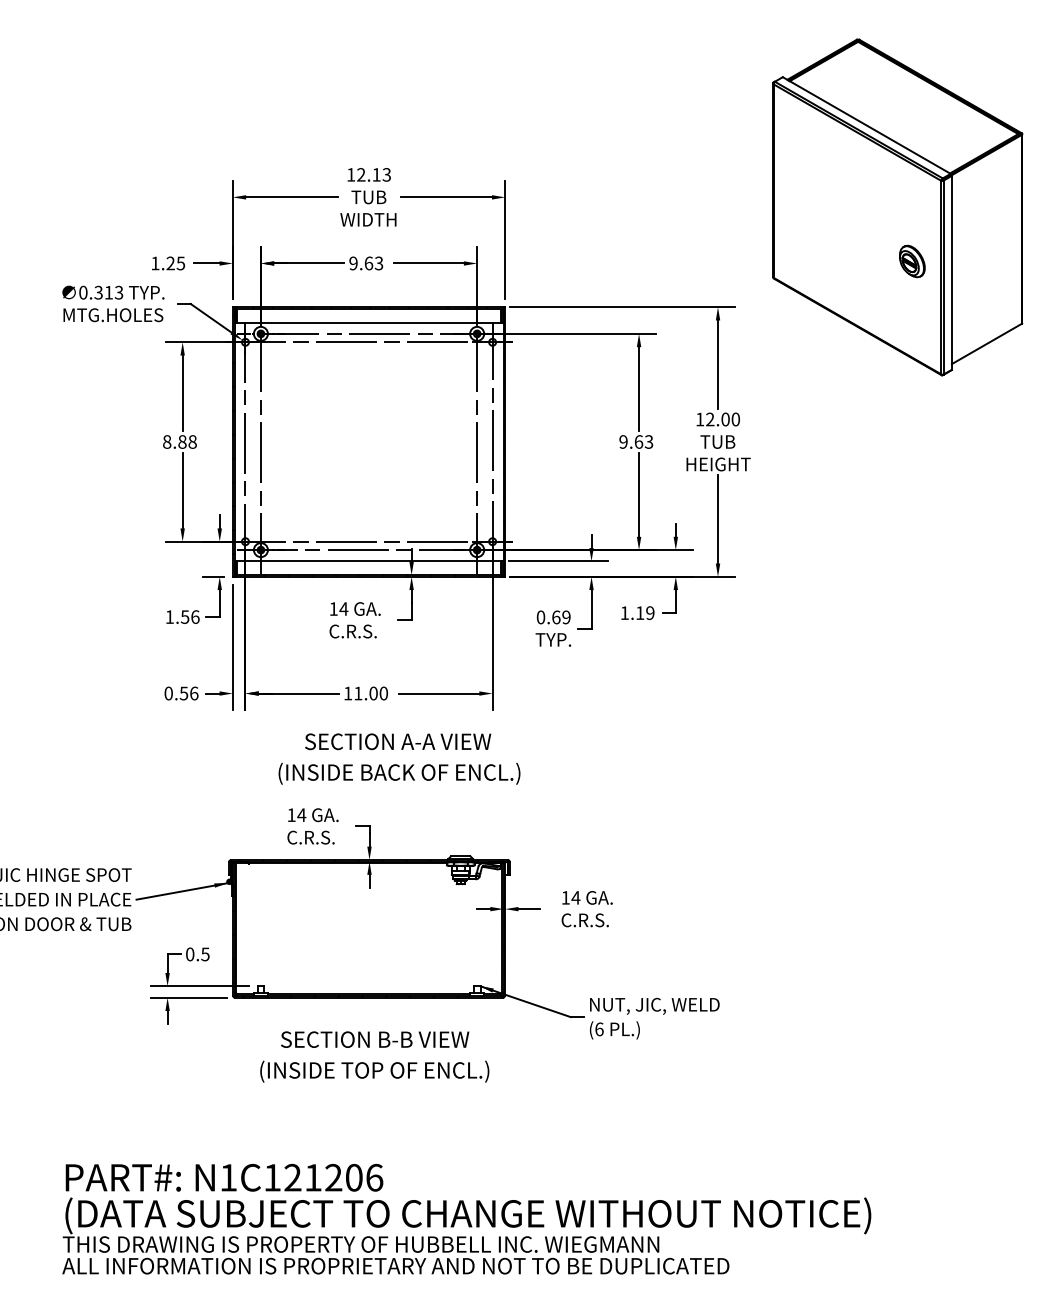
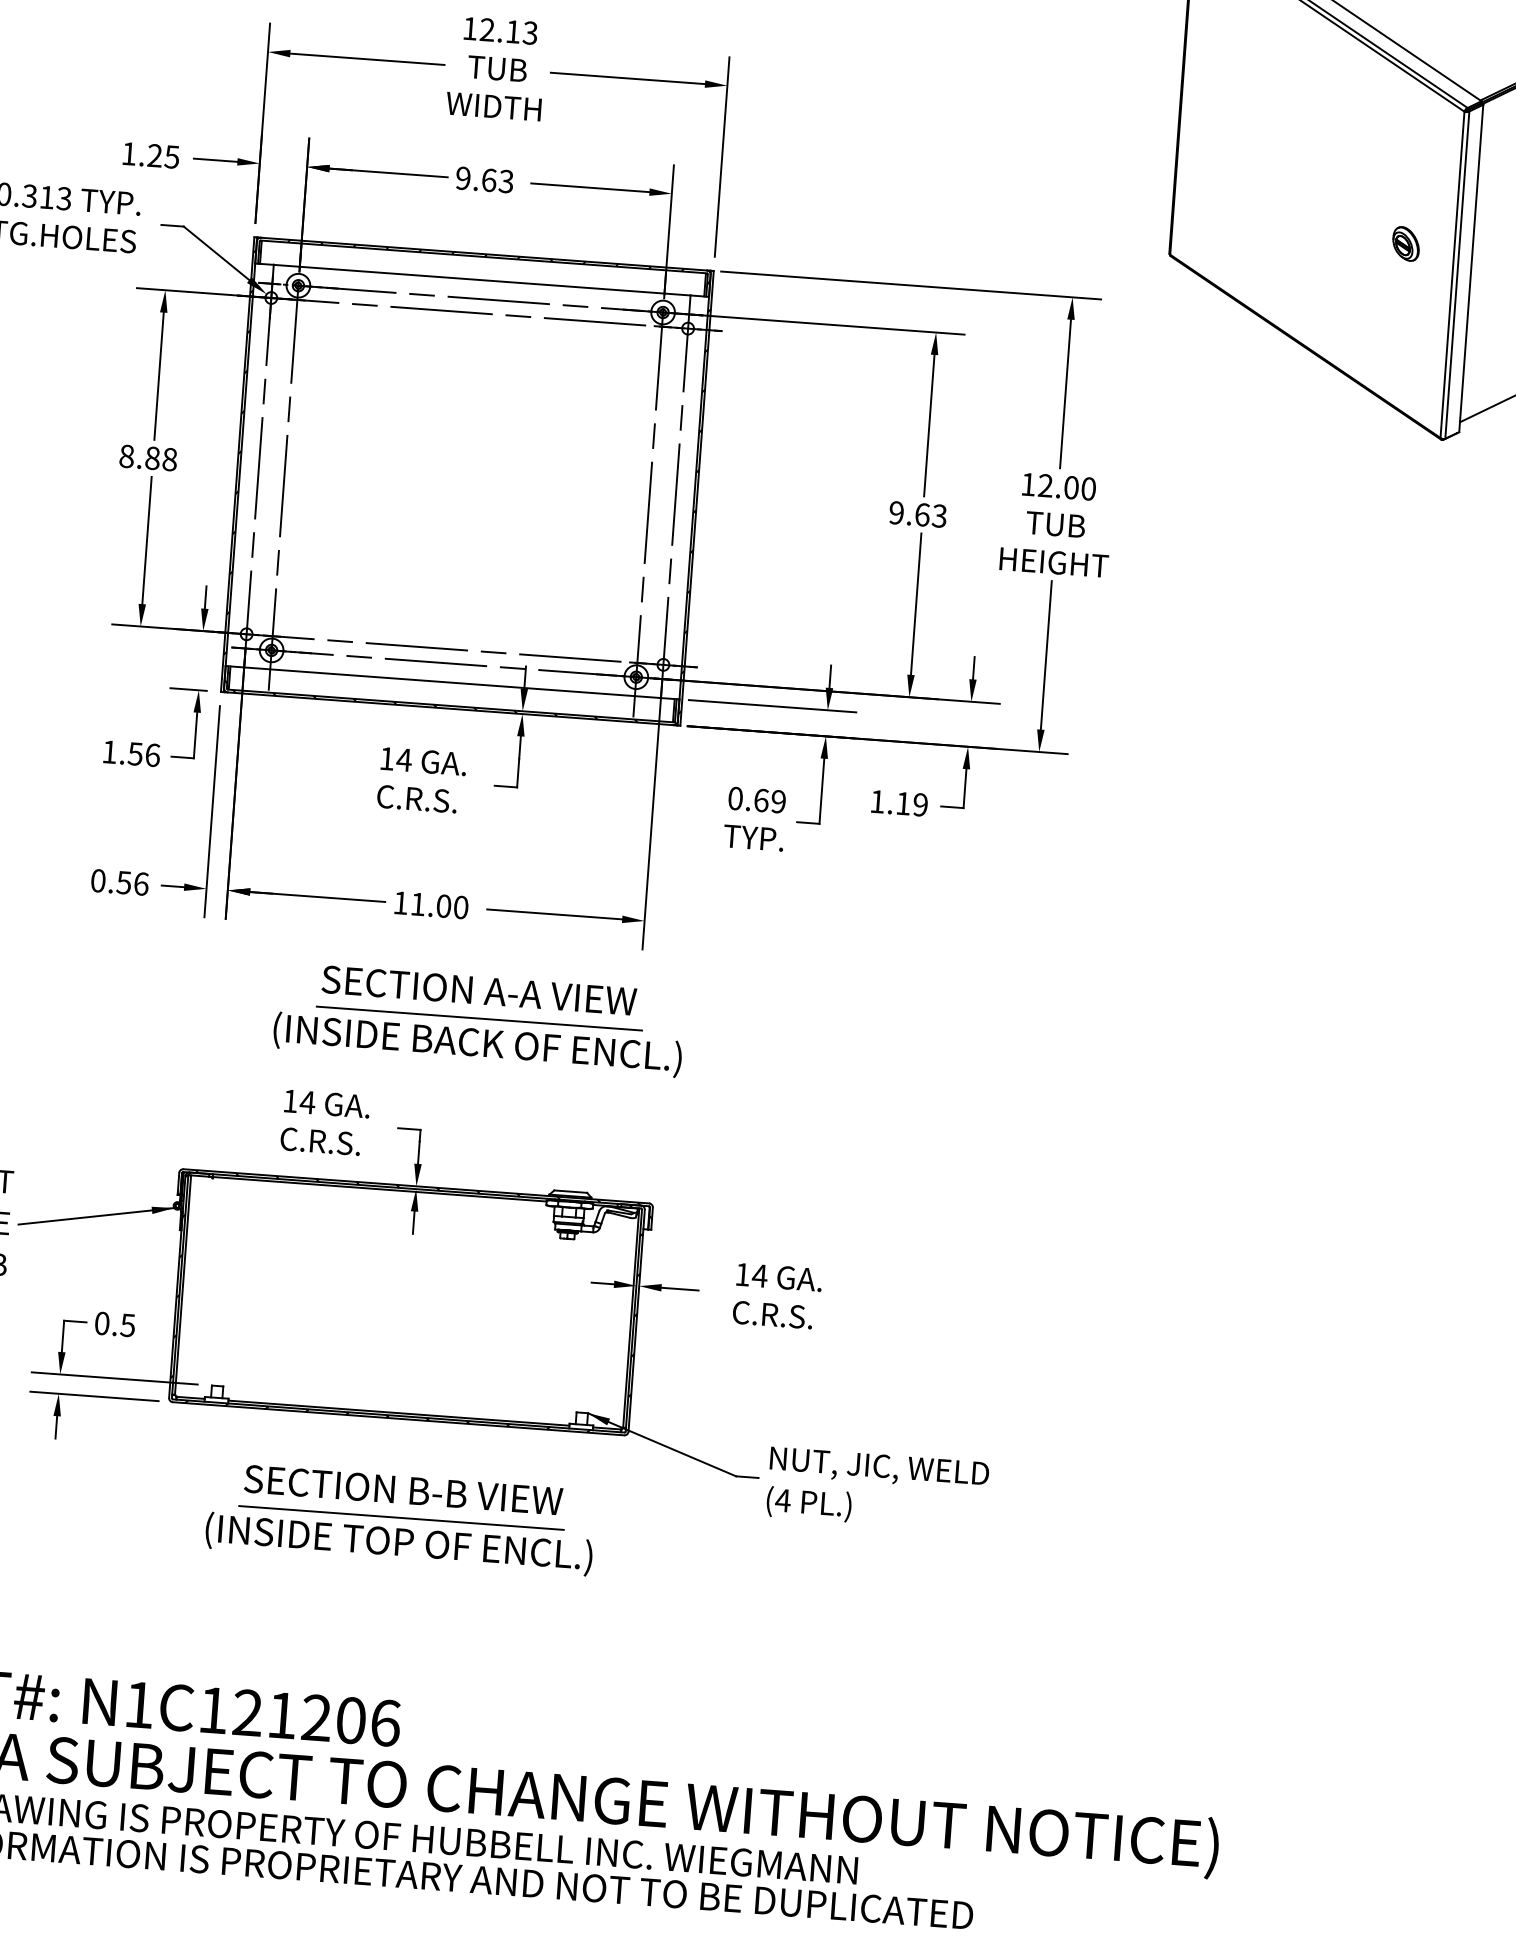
part: (912, 260) -> (1406, 242), size x0.62
line: (398, 758) -> (477, 1018), added
text: (598, 1029) -> (781, 1500), (6 -> (4
line: (374, 1056) -> (400, 1518), added

